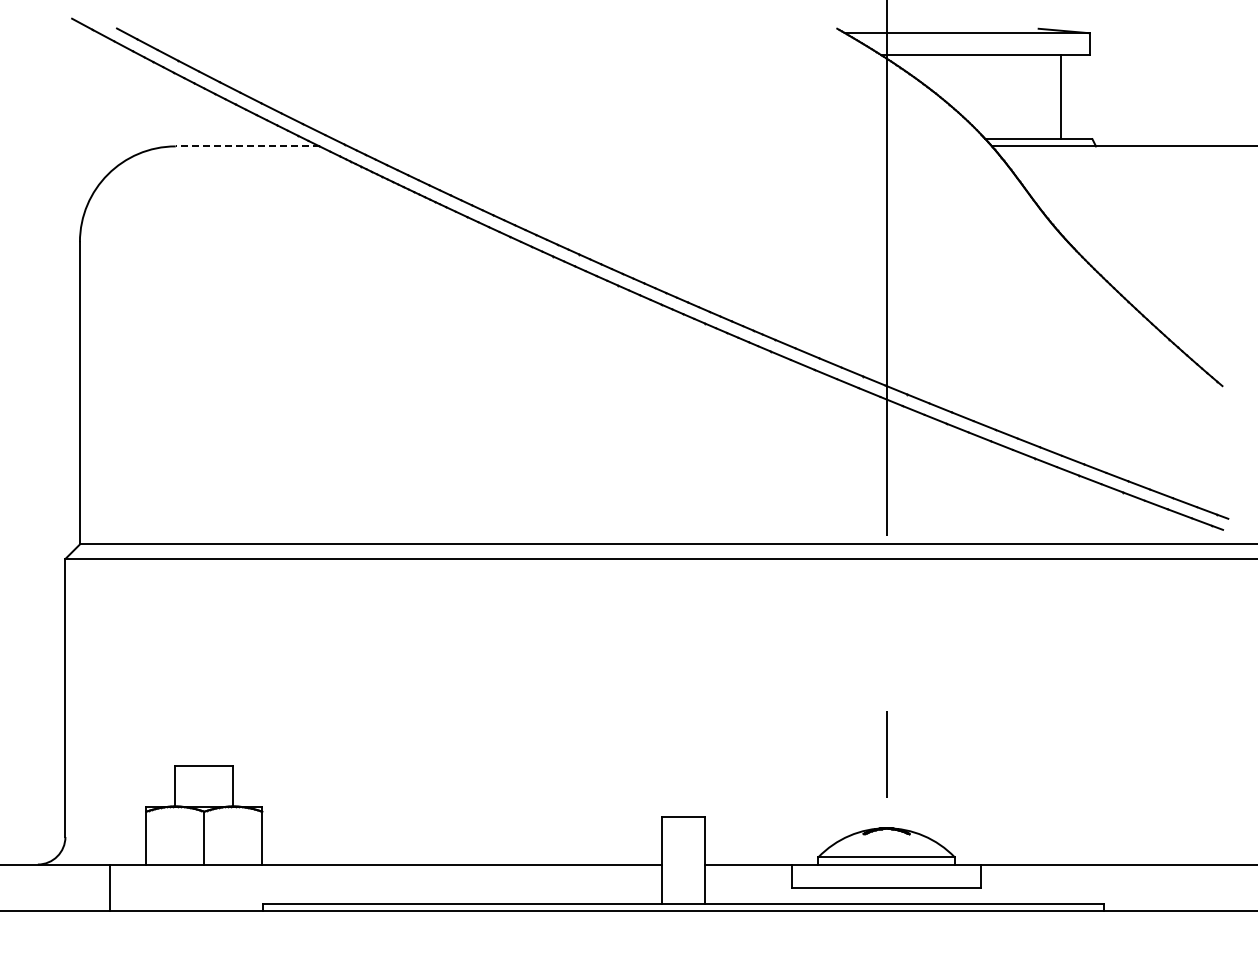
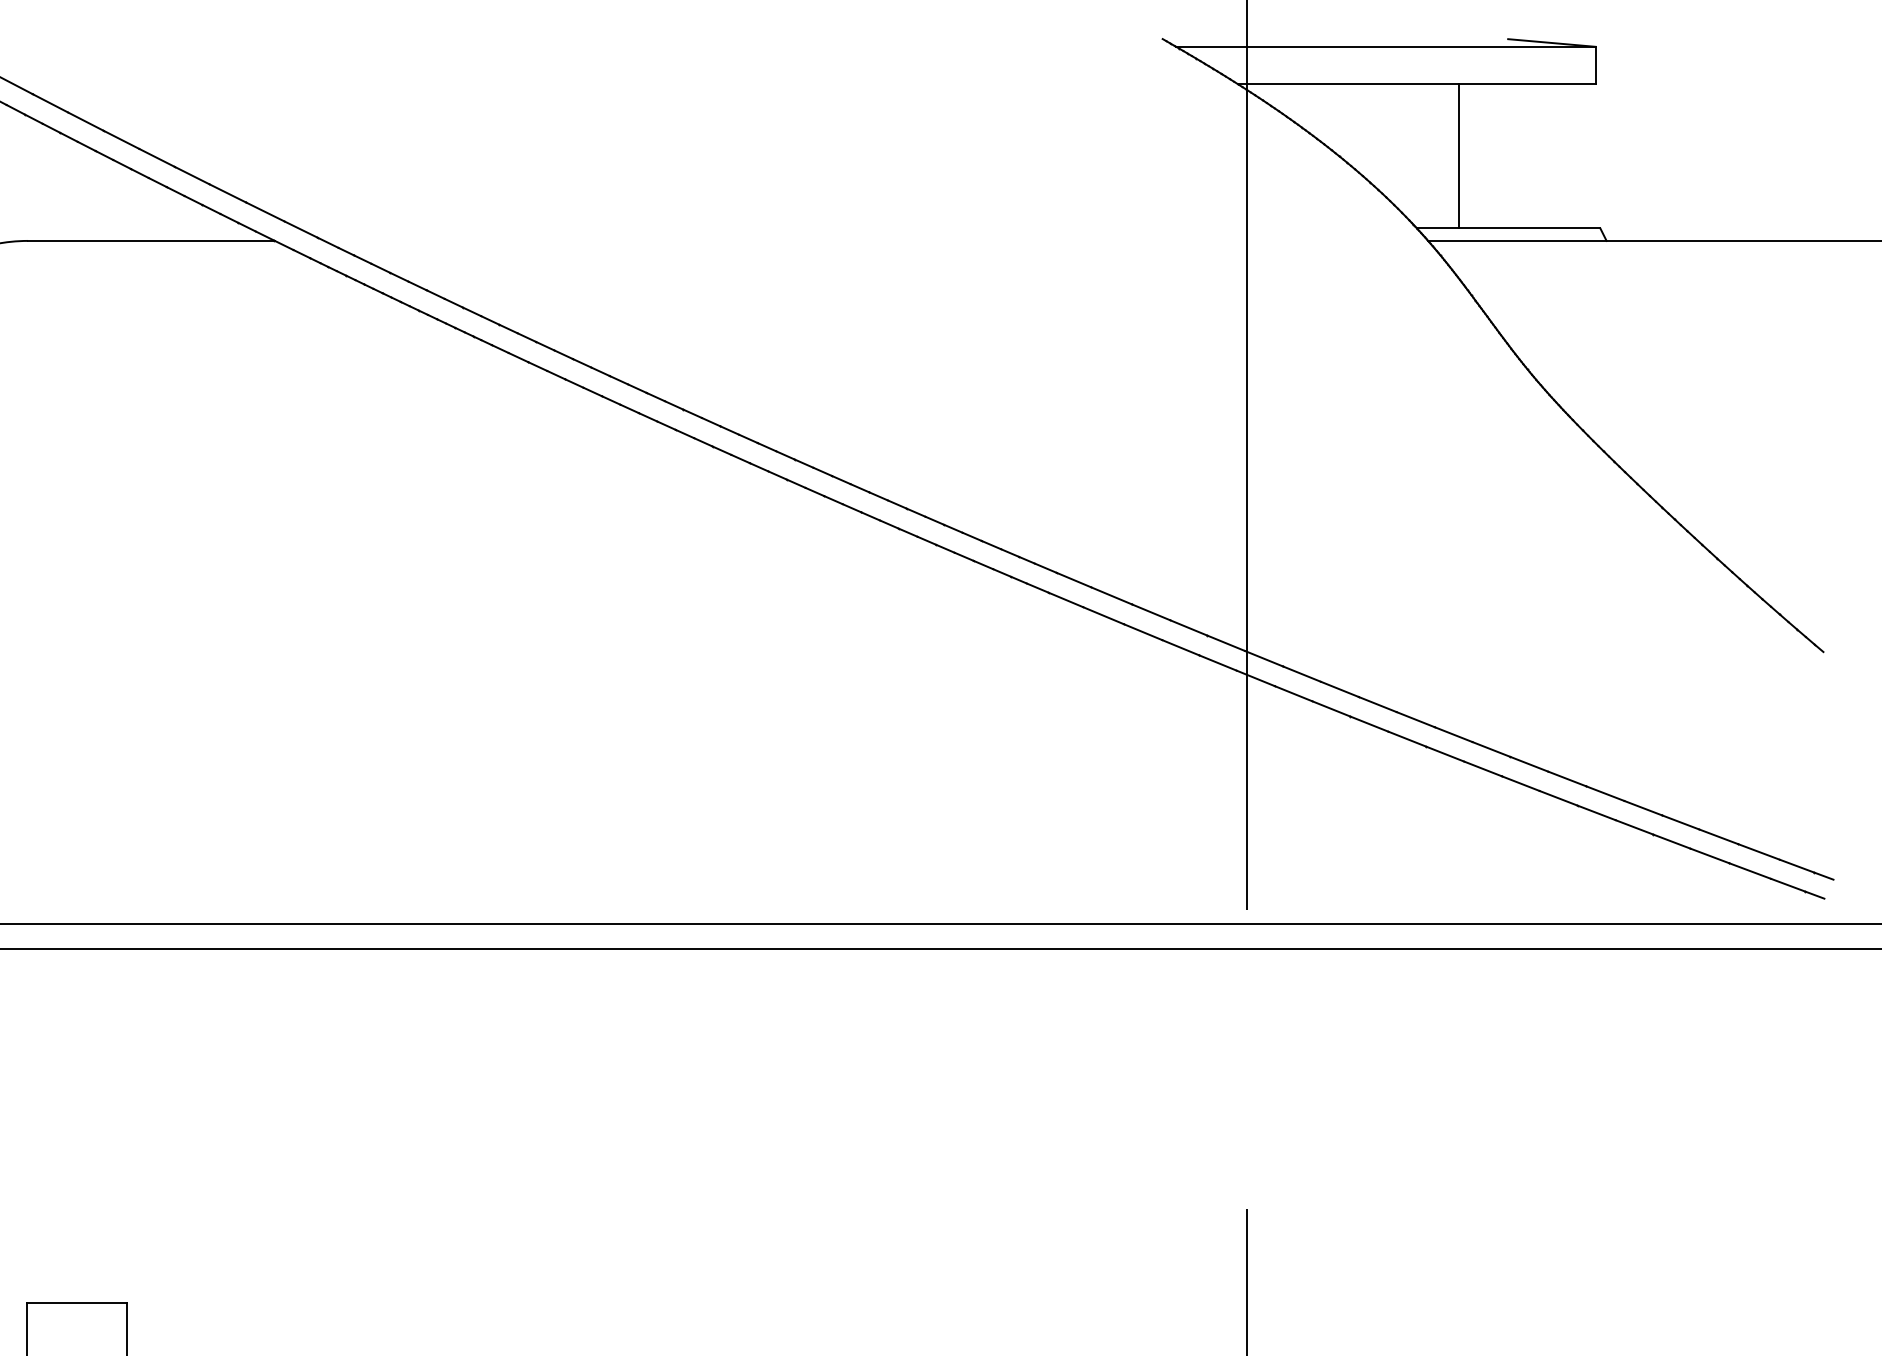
line: (1060, 97) -> (1458, 157), moved
line: (247, 146) -> (151, 241), dashed -> solid

